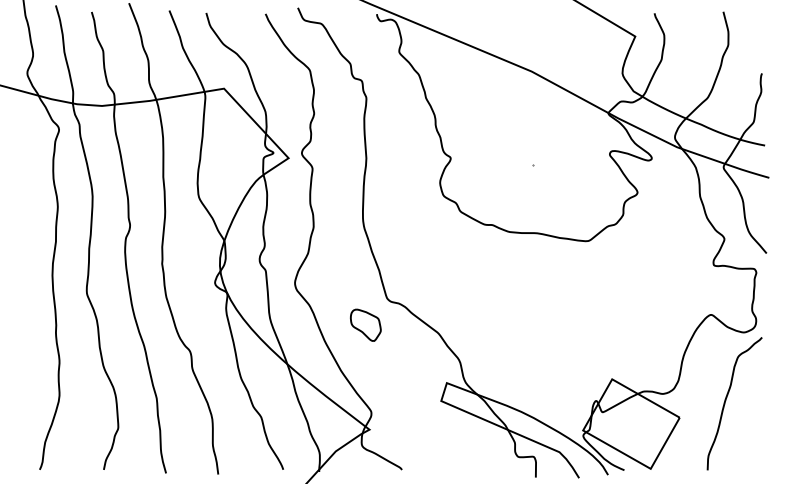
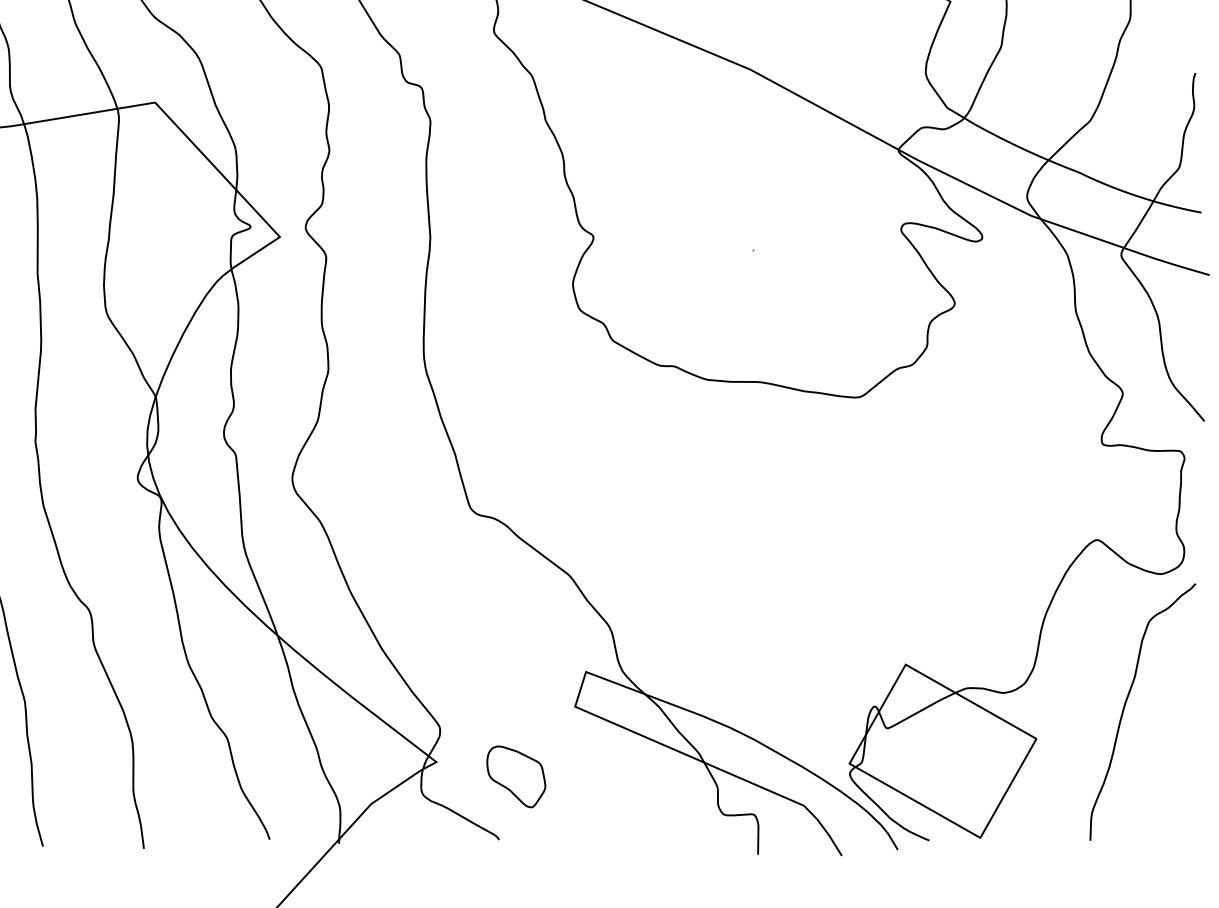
part: (365, 324) -> (515, 775), moved

